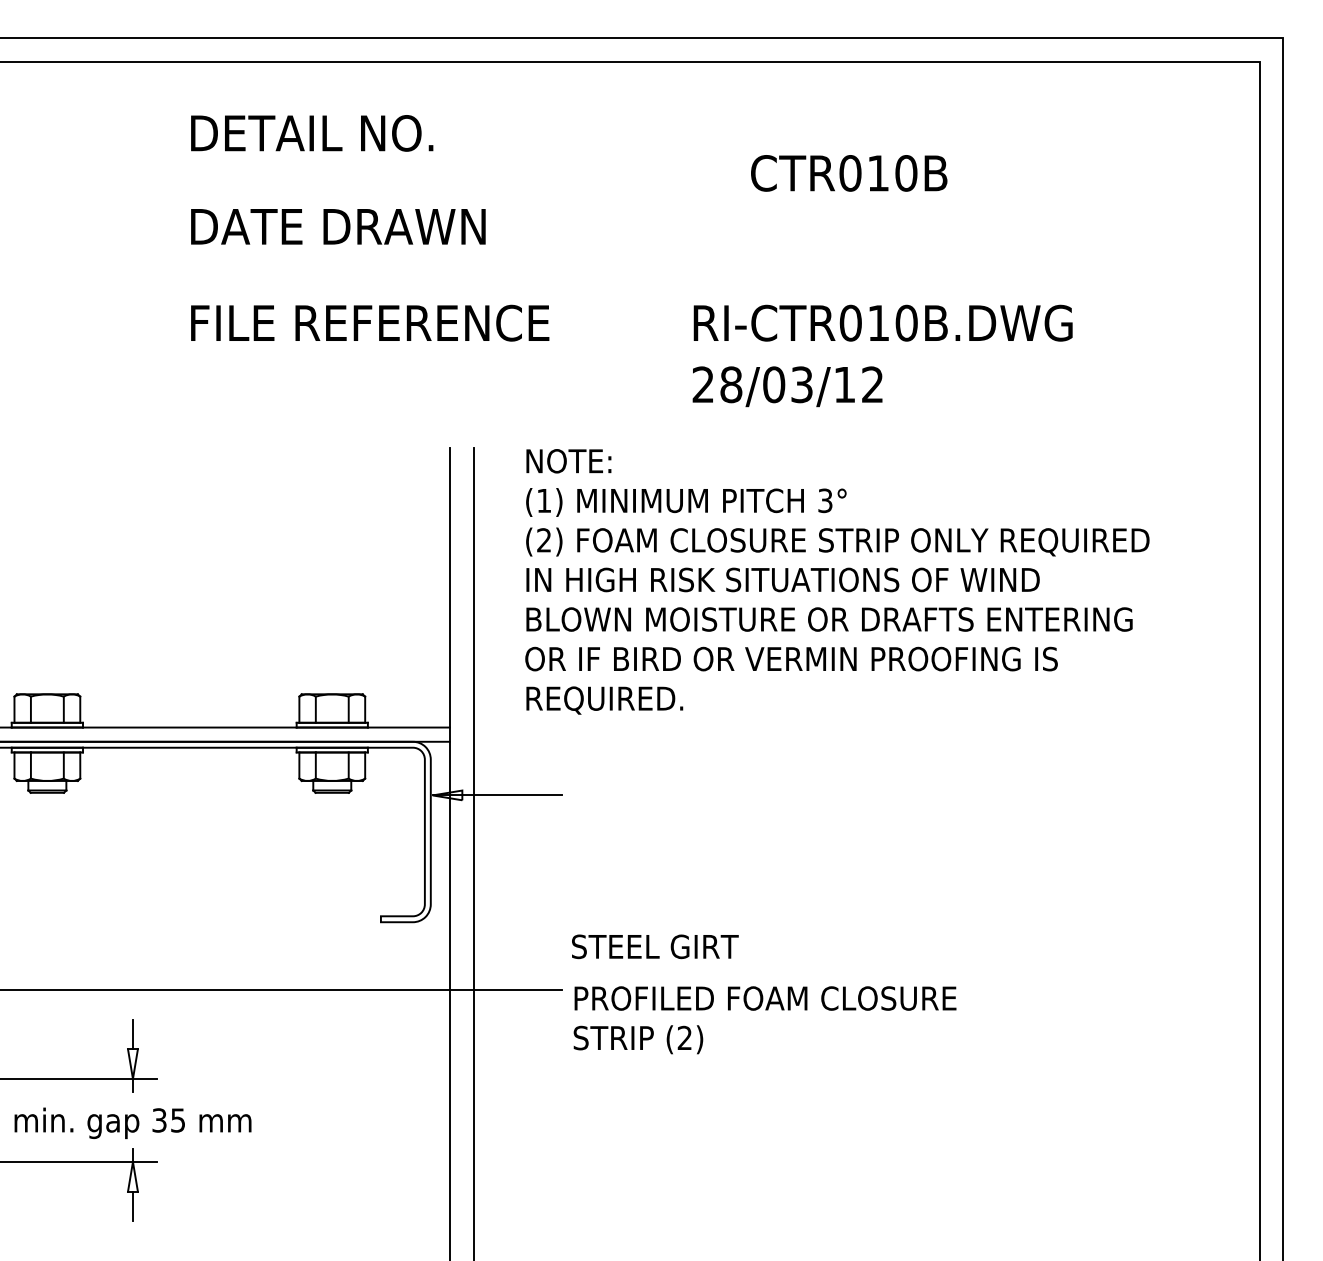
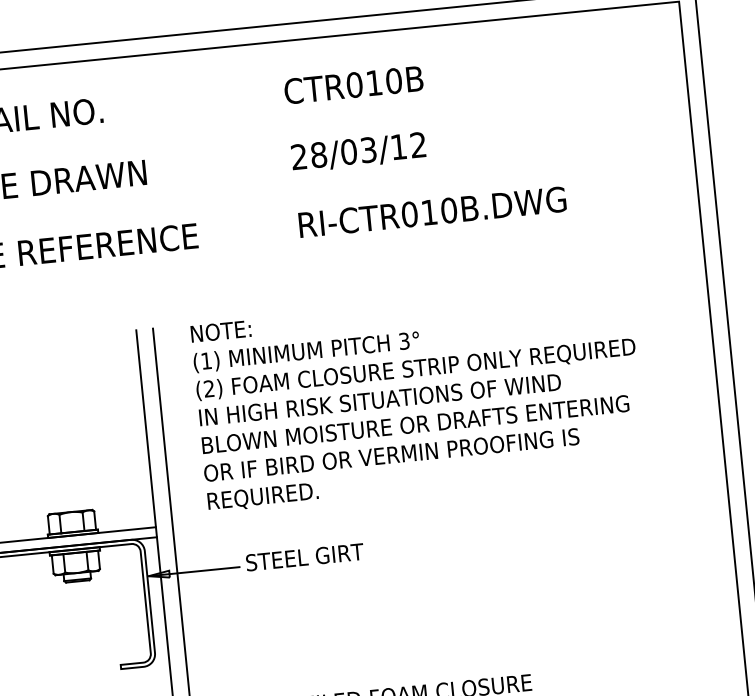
text: (849, 173) -> (354, 85), moved
text: (787, 386) -> (358, 152), moved
text: (655, 946) -> (305, 557), moved

